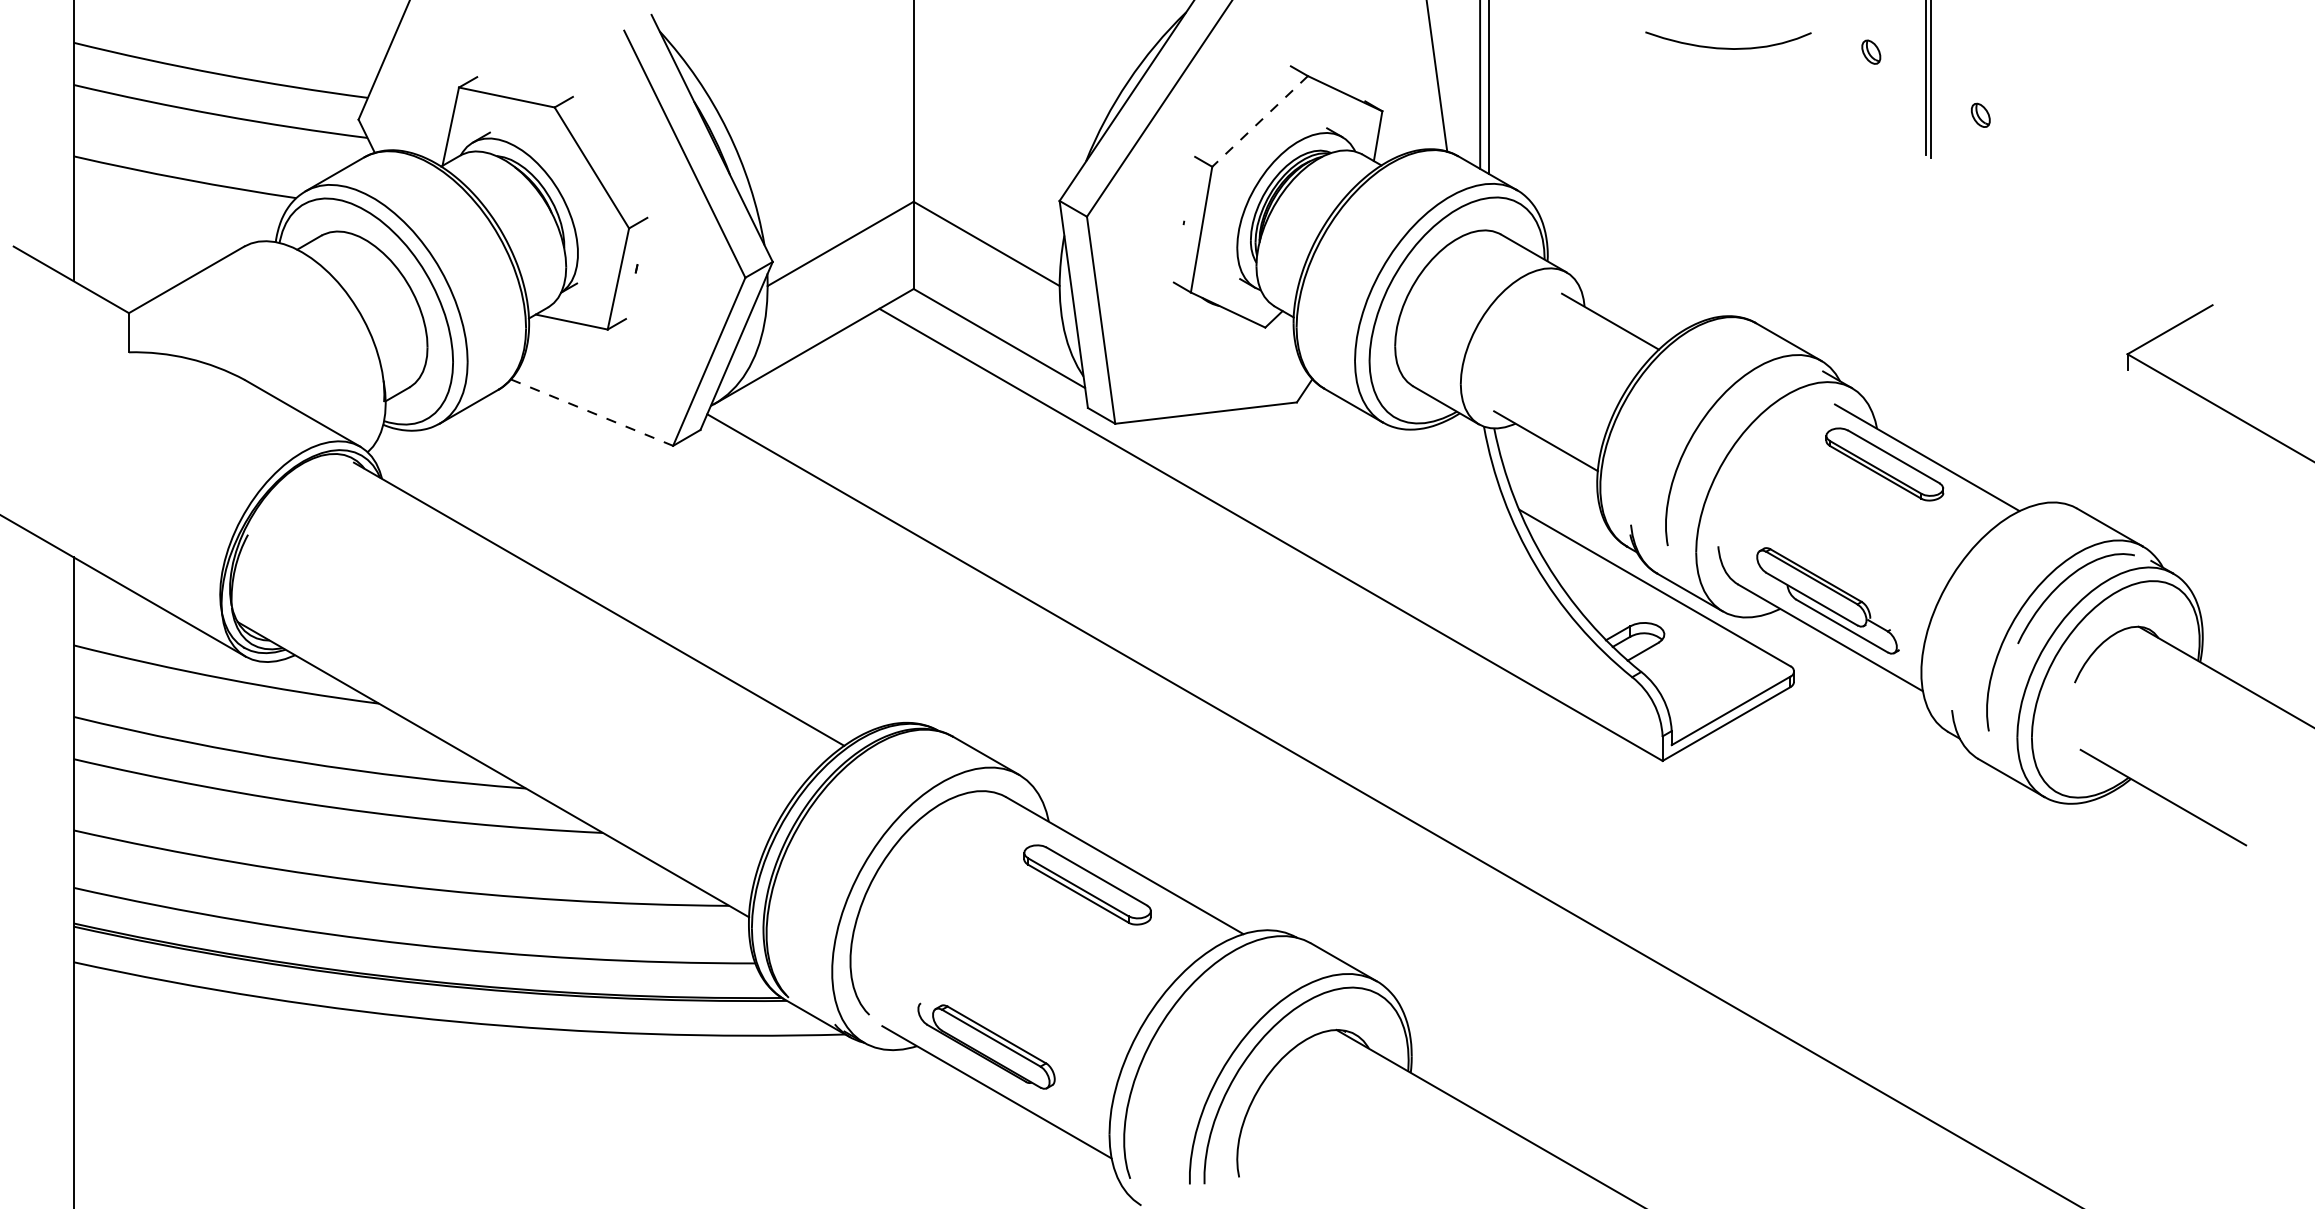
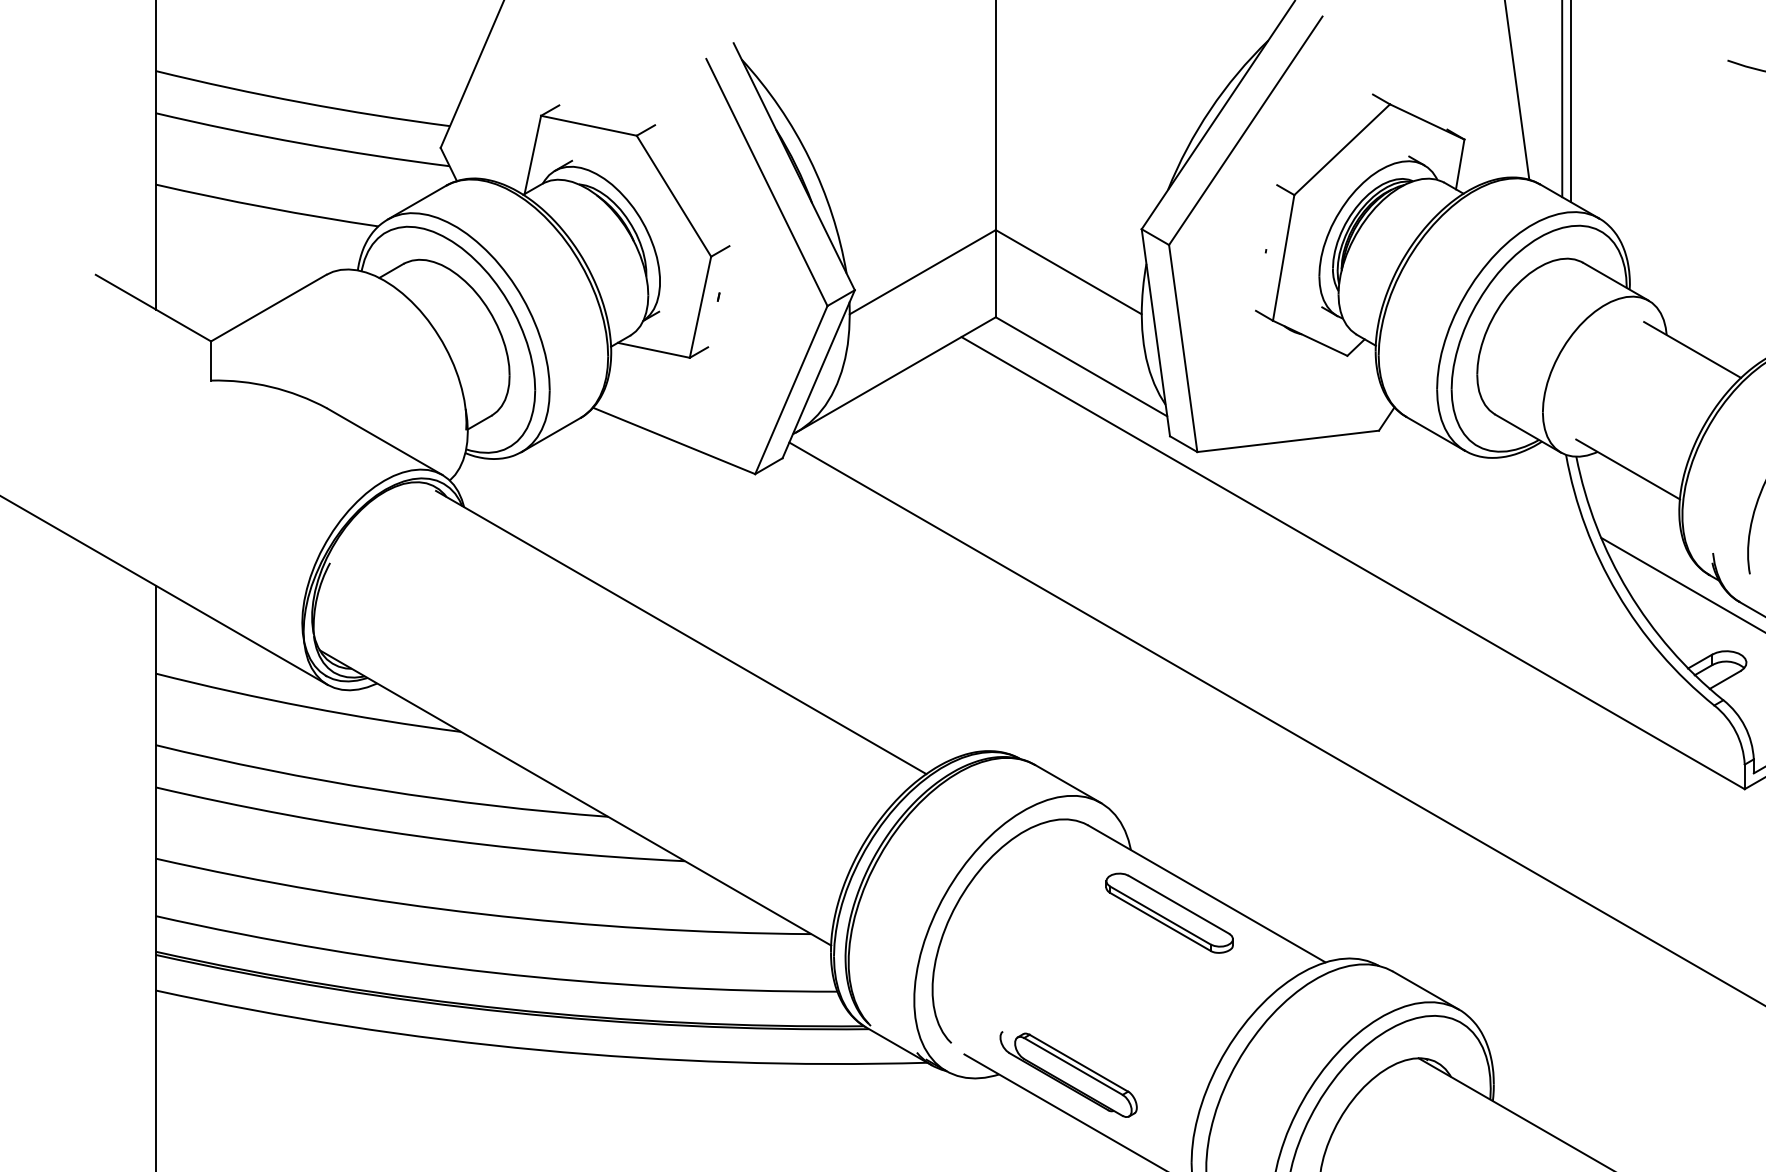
line: (1260, 121) -> (1342, 149), dashed -> solid
line: (592, 412) -> (674, 440), dashed -> solid

